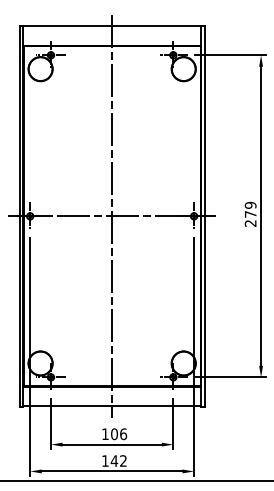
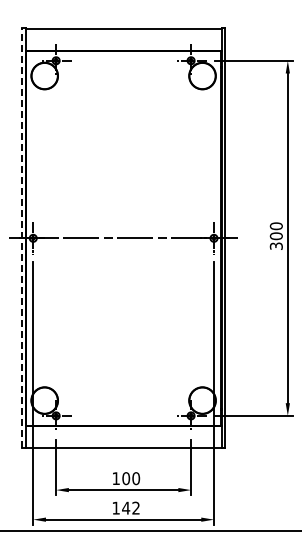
text: (249, 213) -> (275, 235), 279 -> 300
line: (19, 215) -> (21, 237), solid -> dashed
line: (112, 216) -> (123, 238), removed
text: (123, 434) -> (136, 478), 106 -> 100

